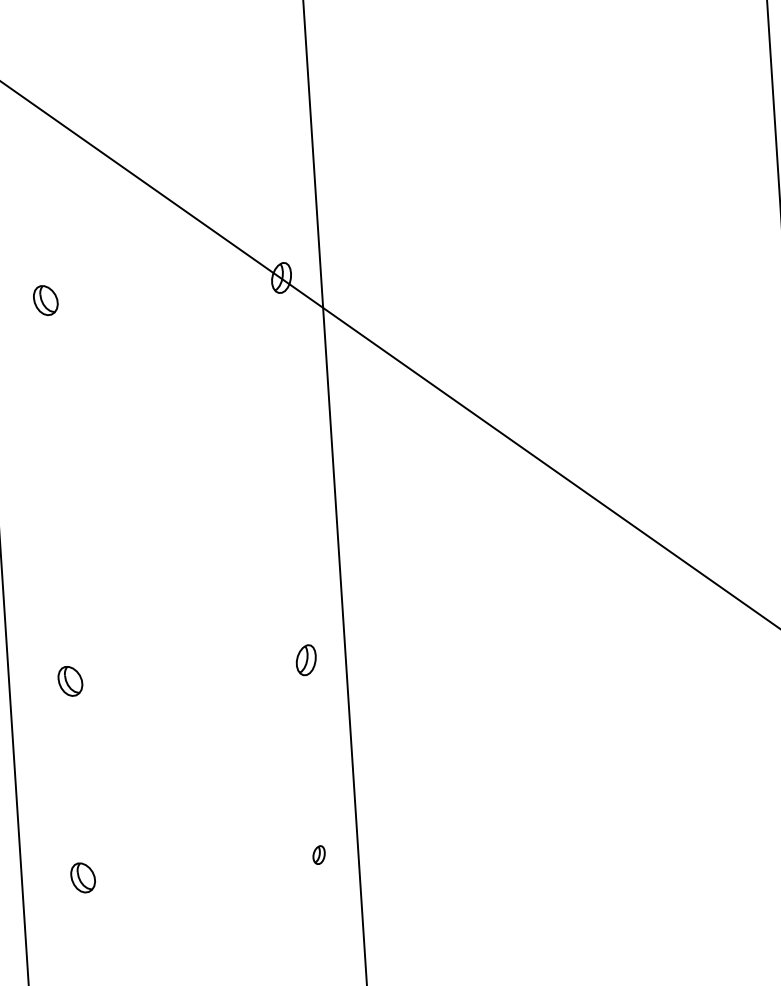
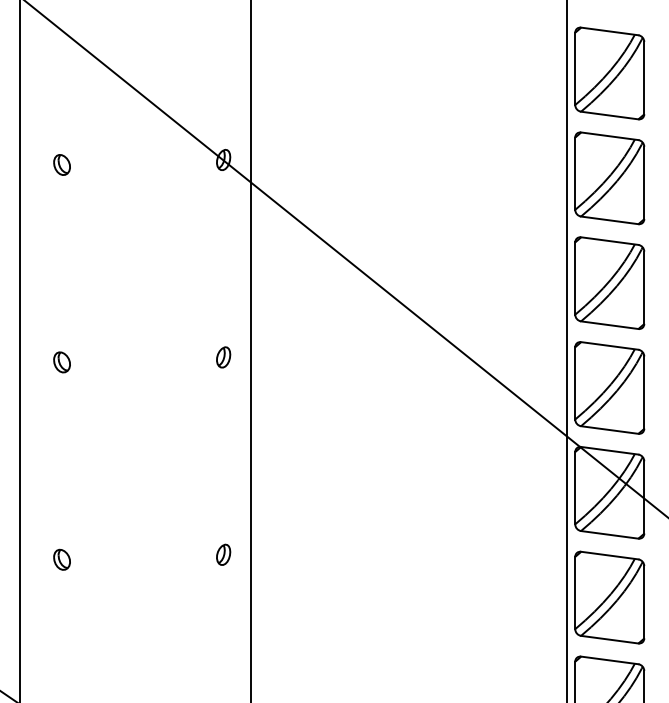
part: (306, 660) -> (223, 357), moved
part: (69, 681) -> (61, 362), moved
part: (318, 854) -> (223, 554), size x1.67

